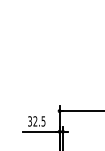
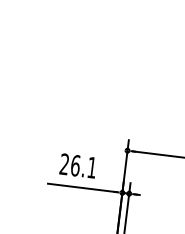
text: (36, 121) -> (77, 166), 32.5 -> 26.1

